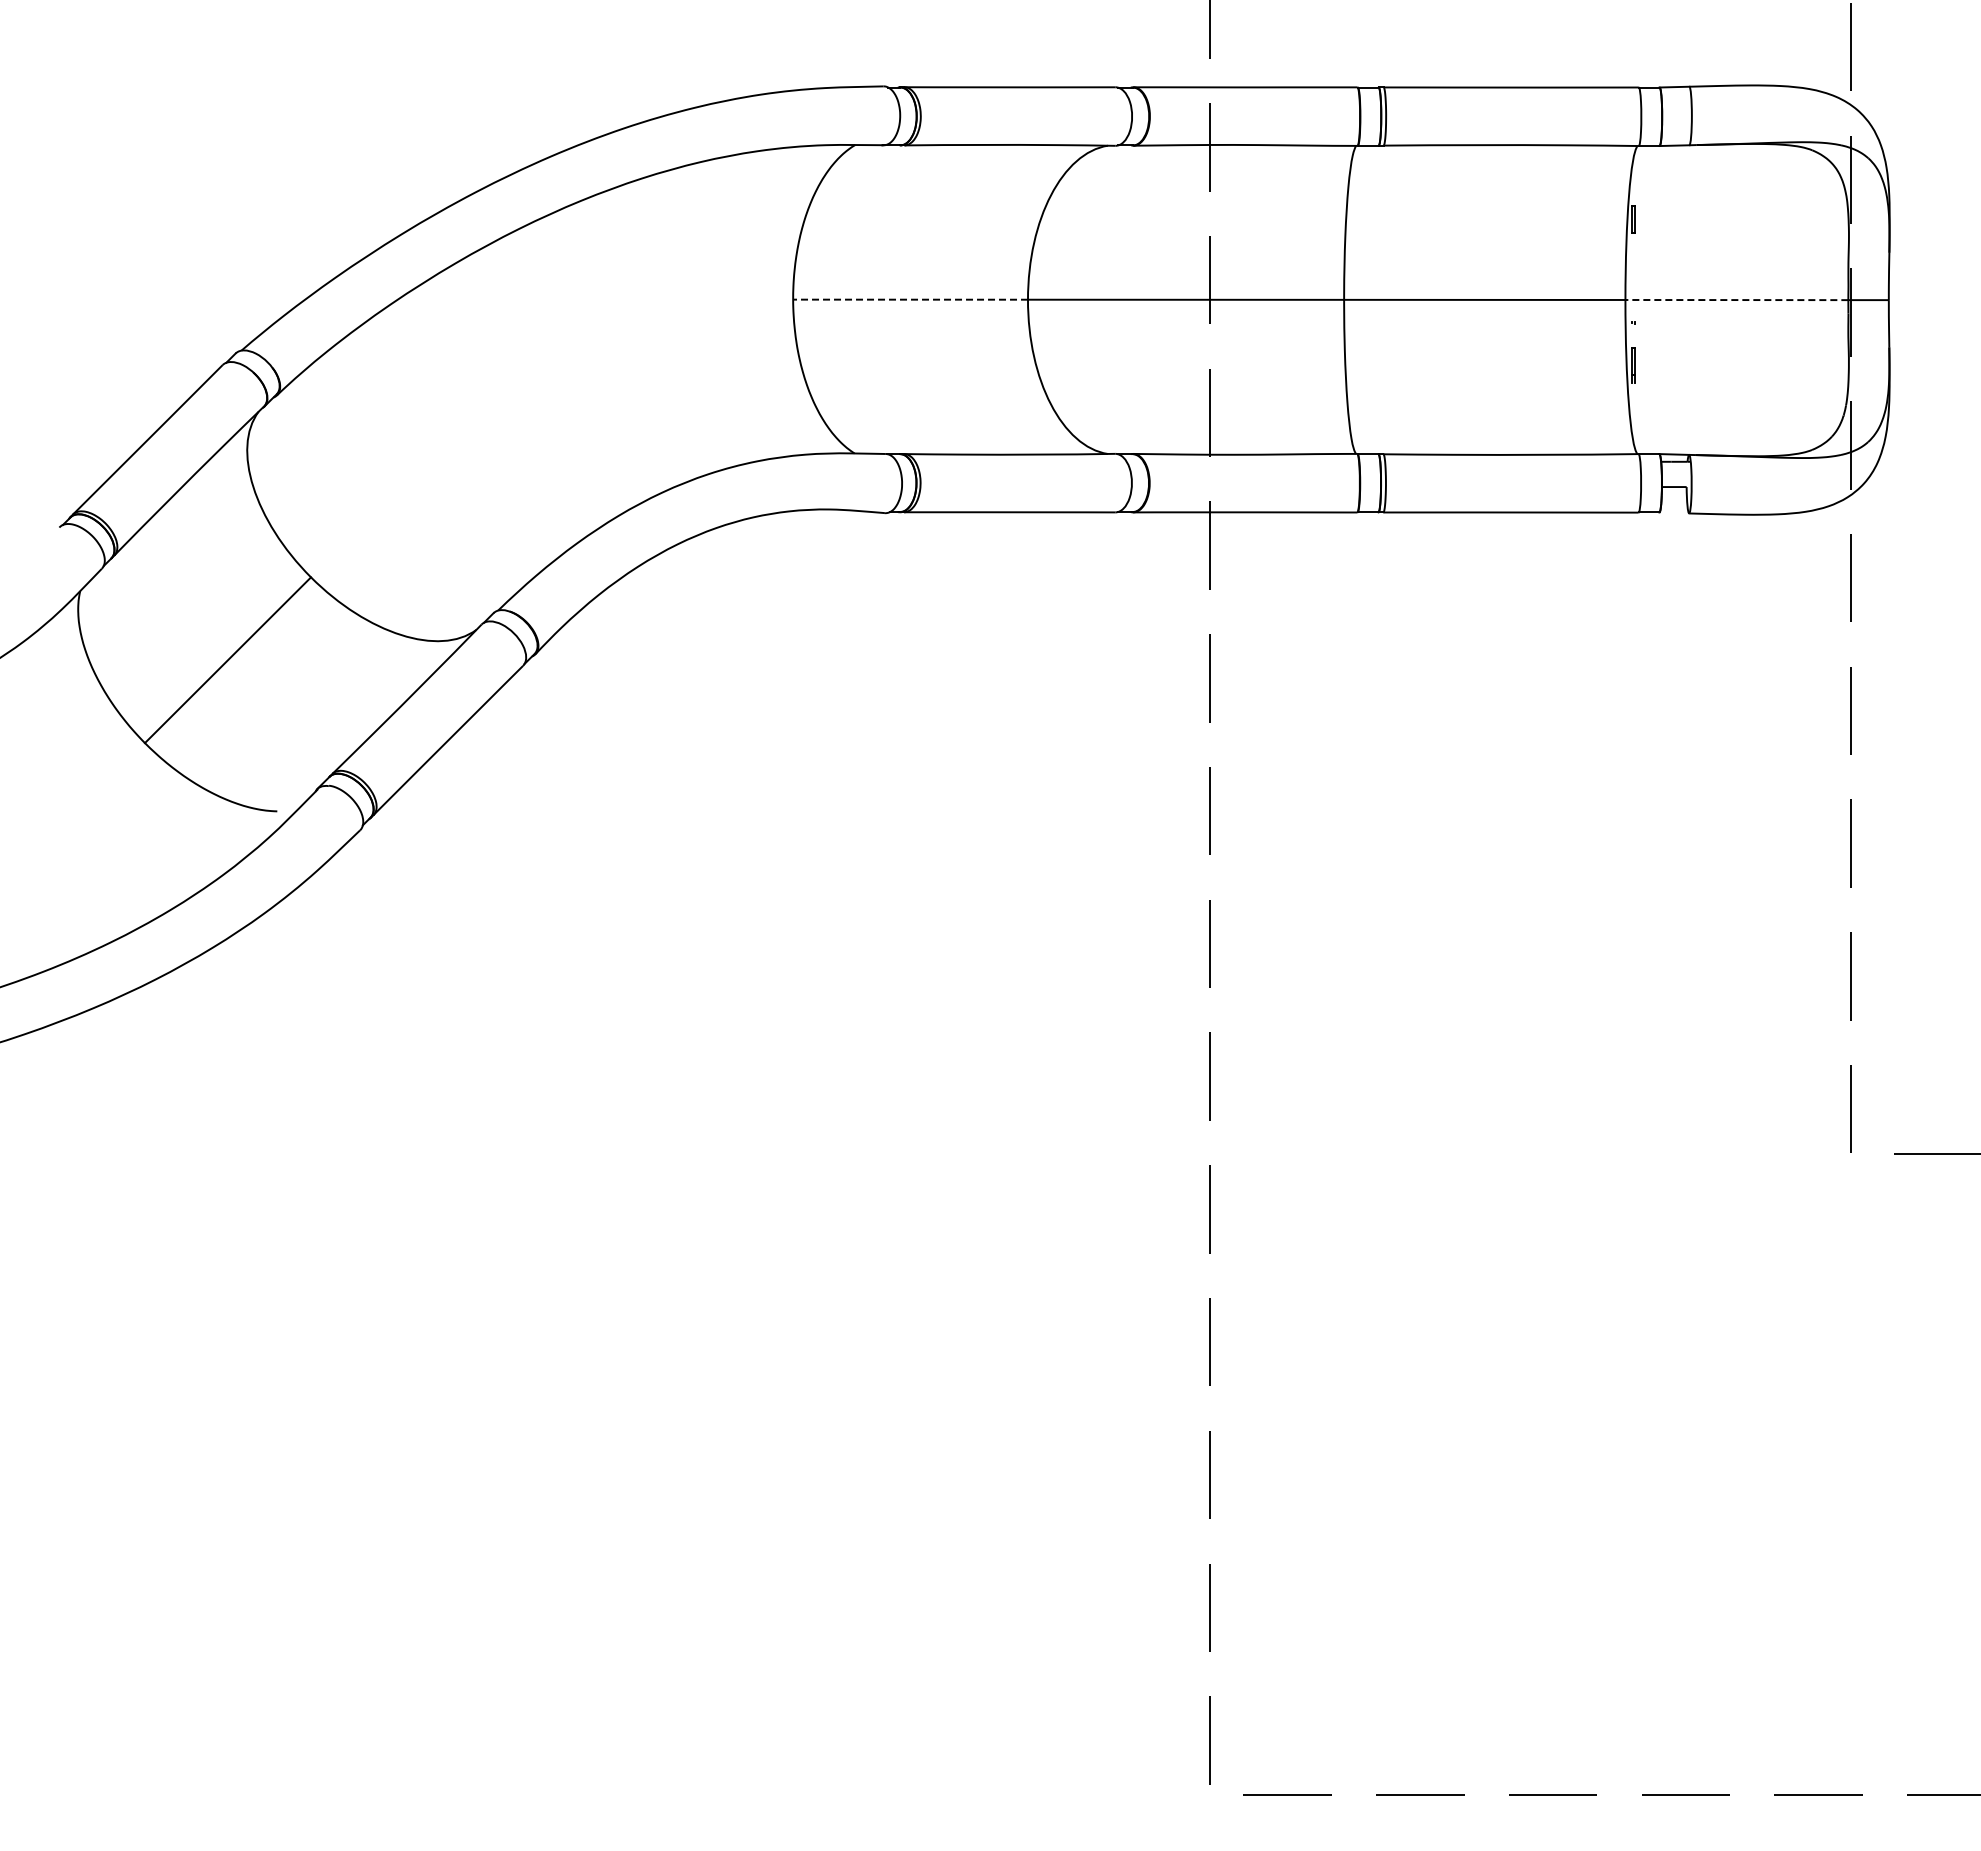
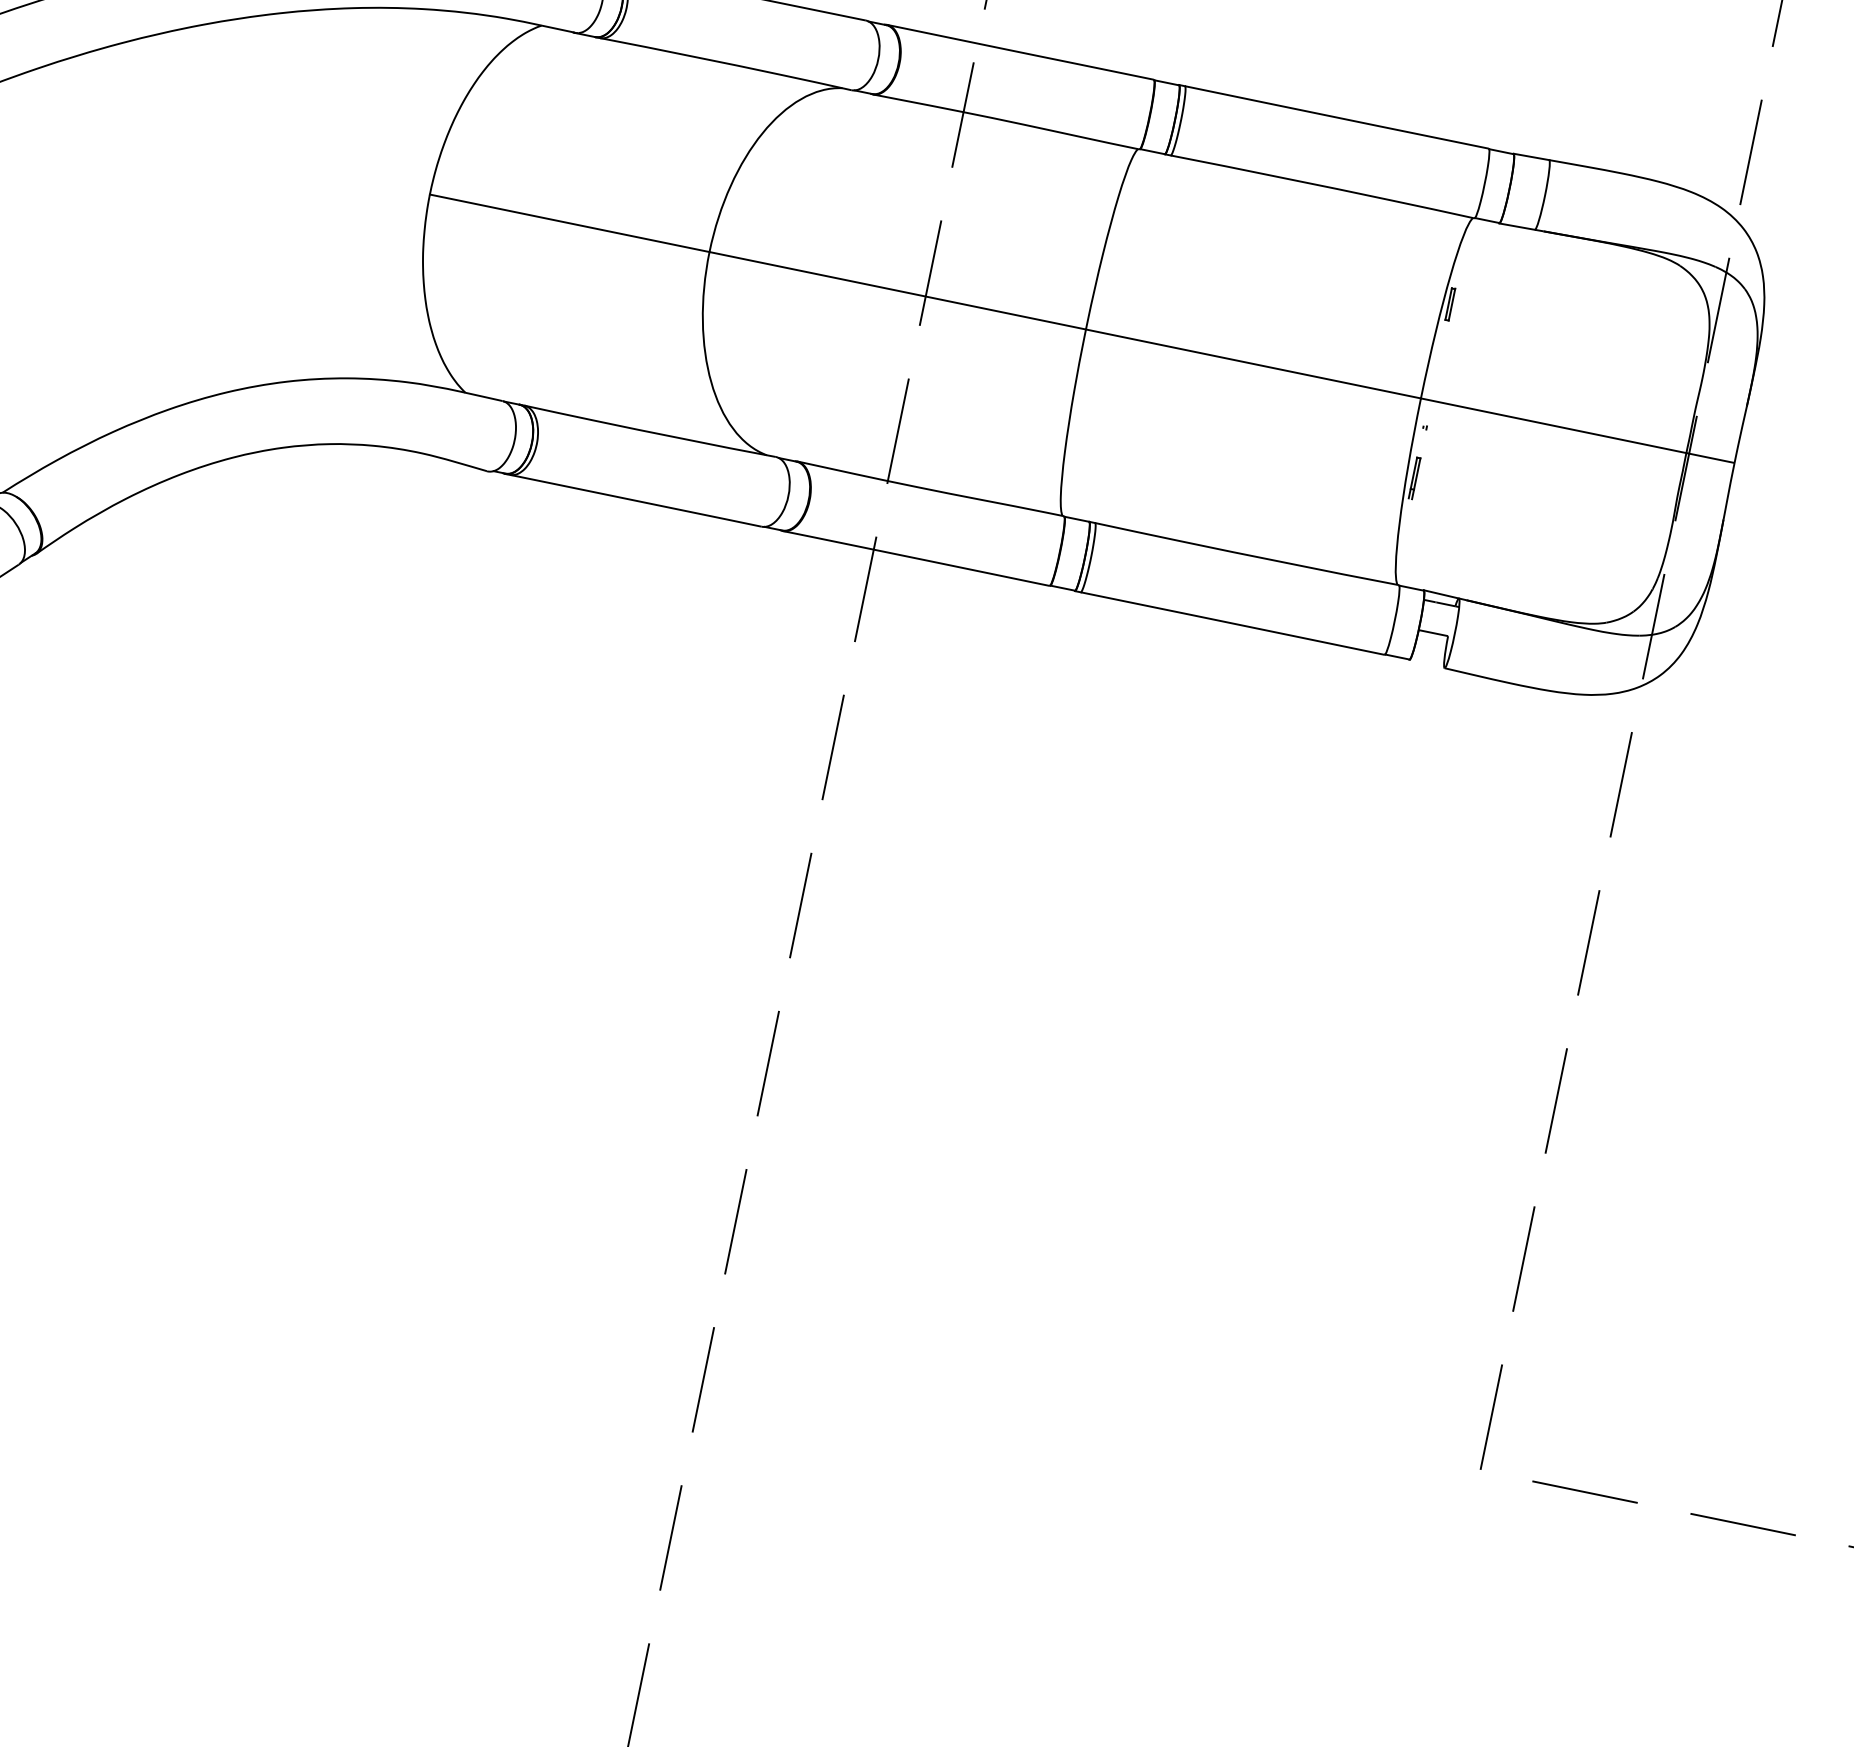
line: (910, 299) -> (569, 223), dashed -> solid
line: (1736, 300) -> (1553, 426), dashed -> solid

